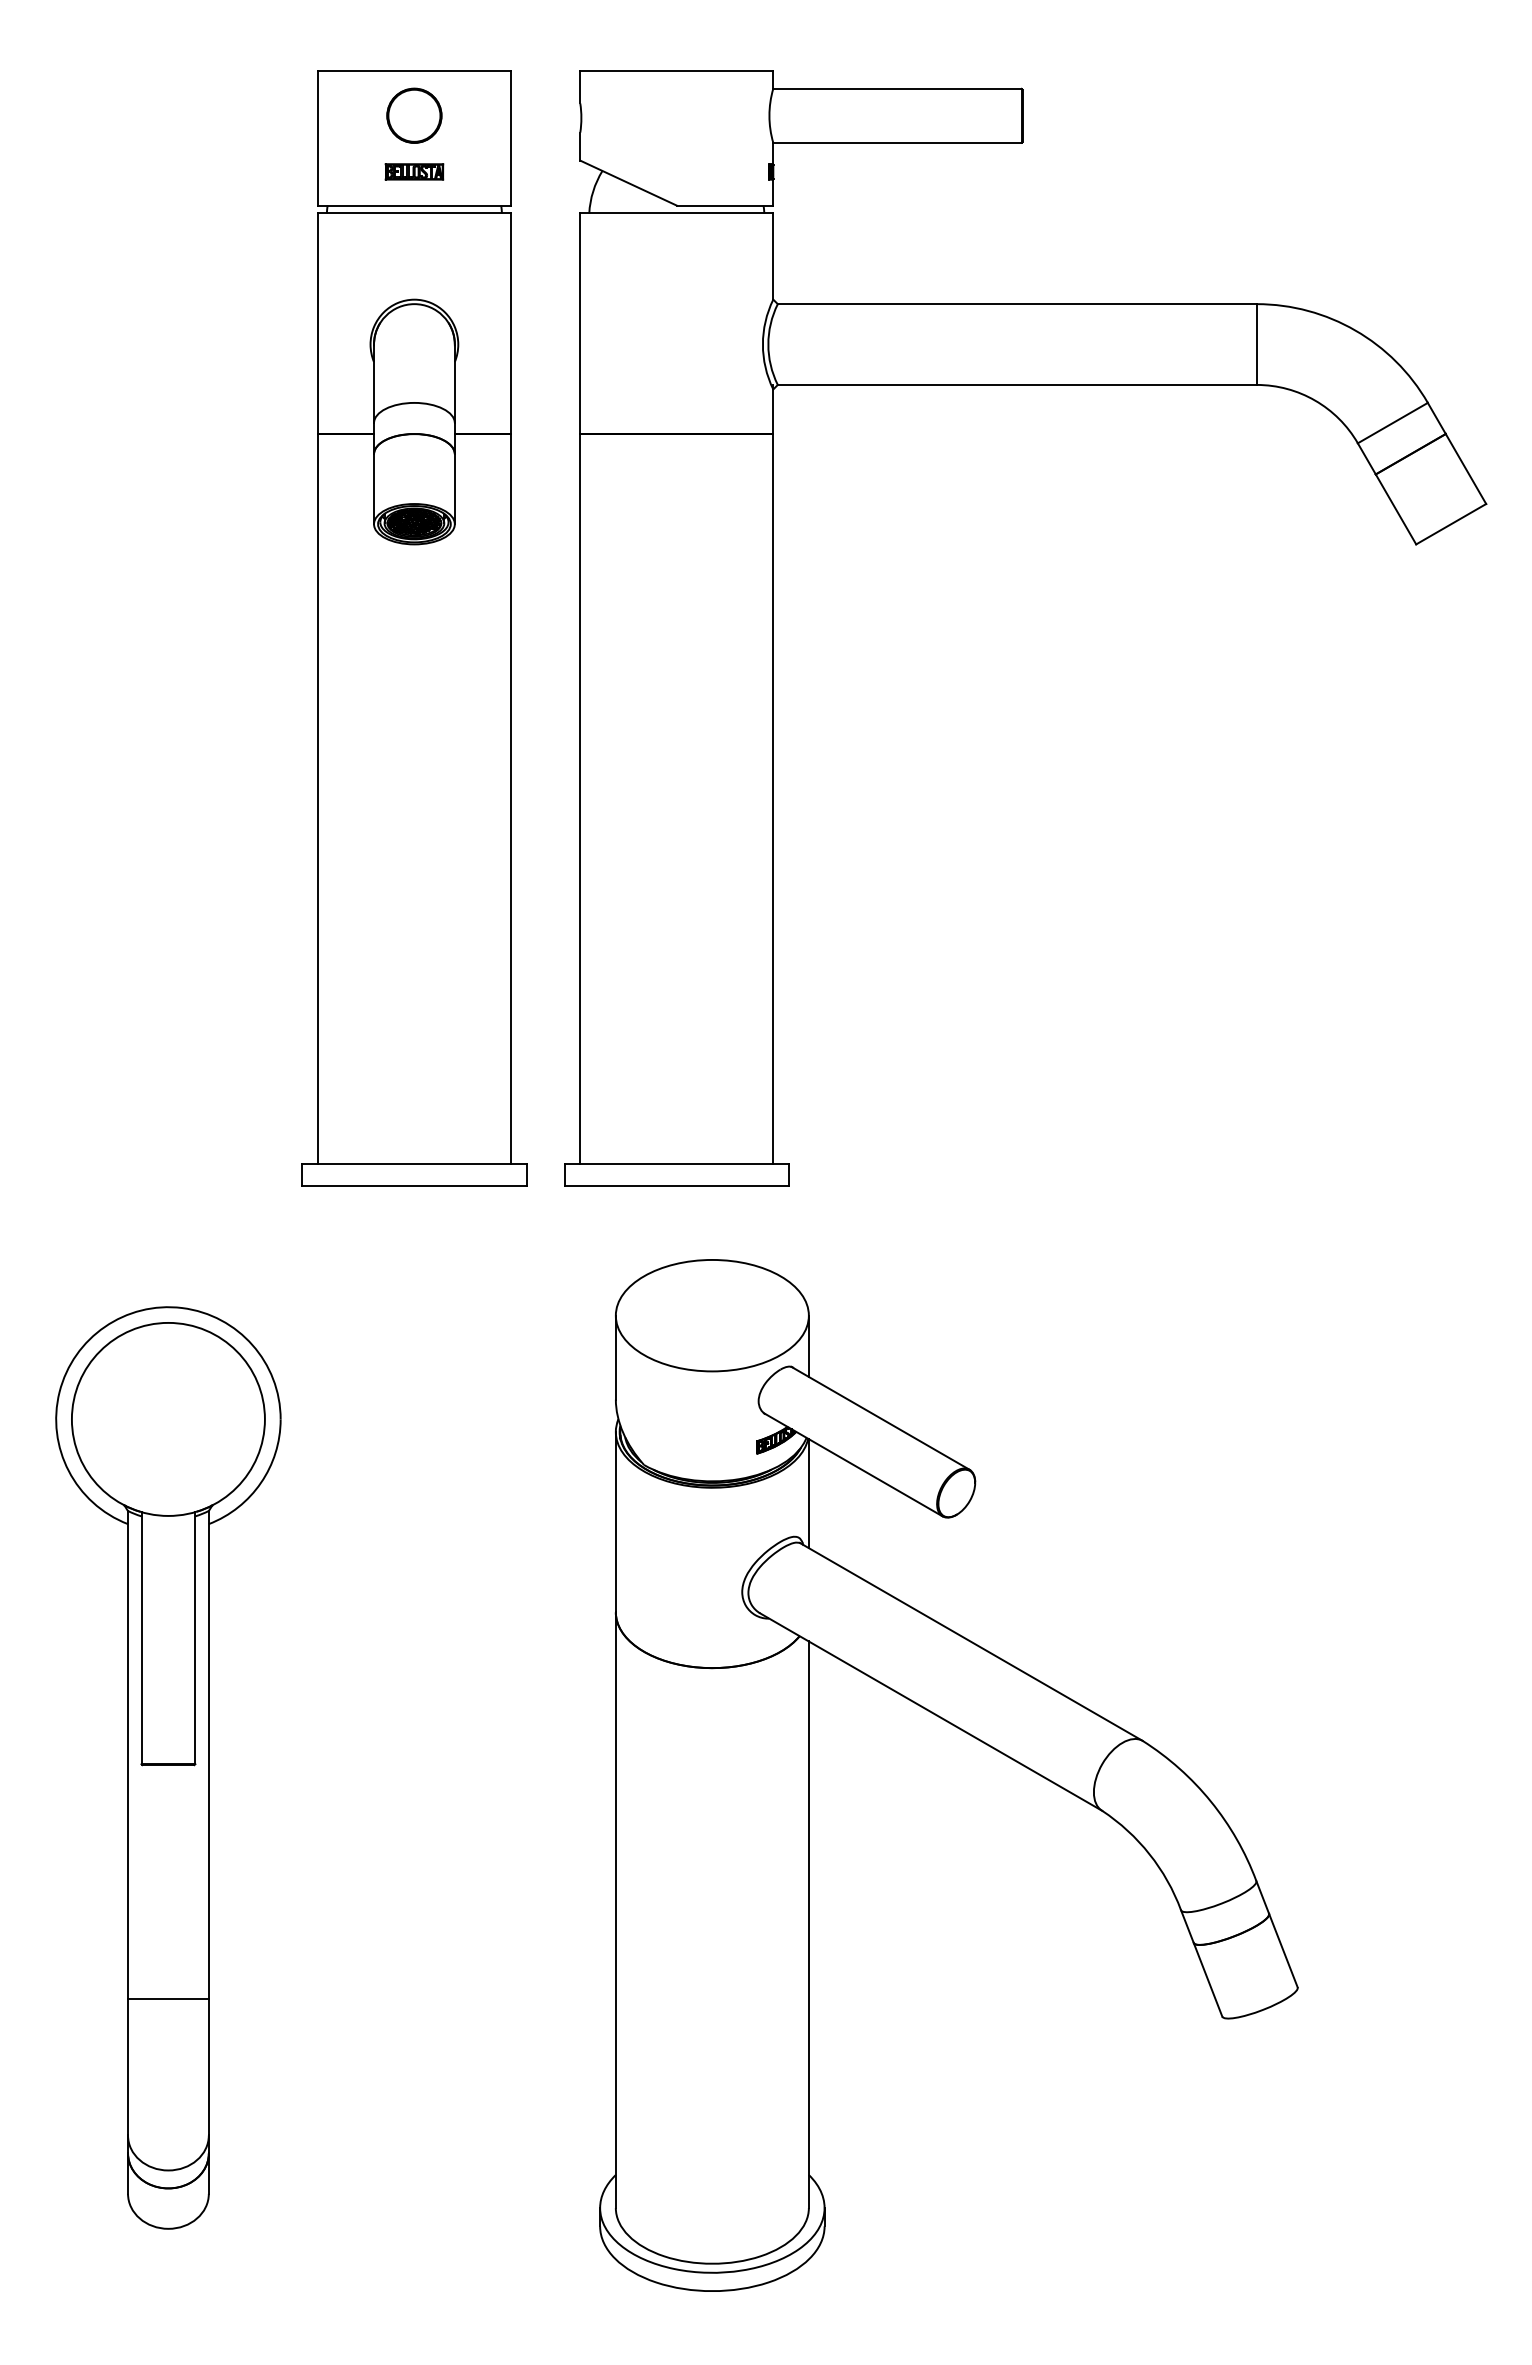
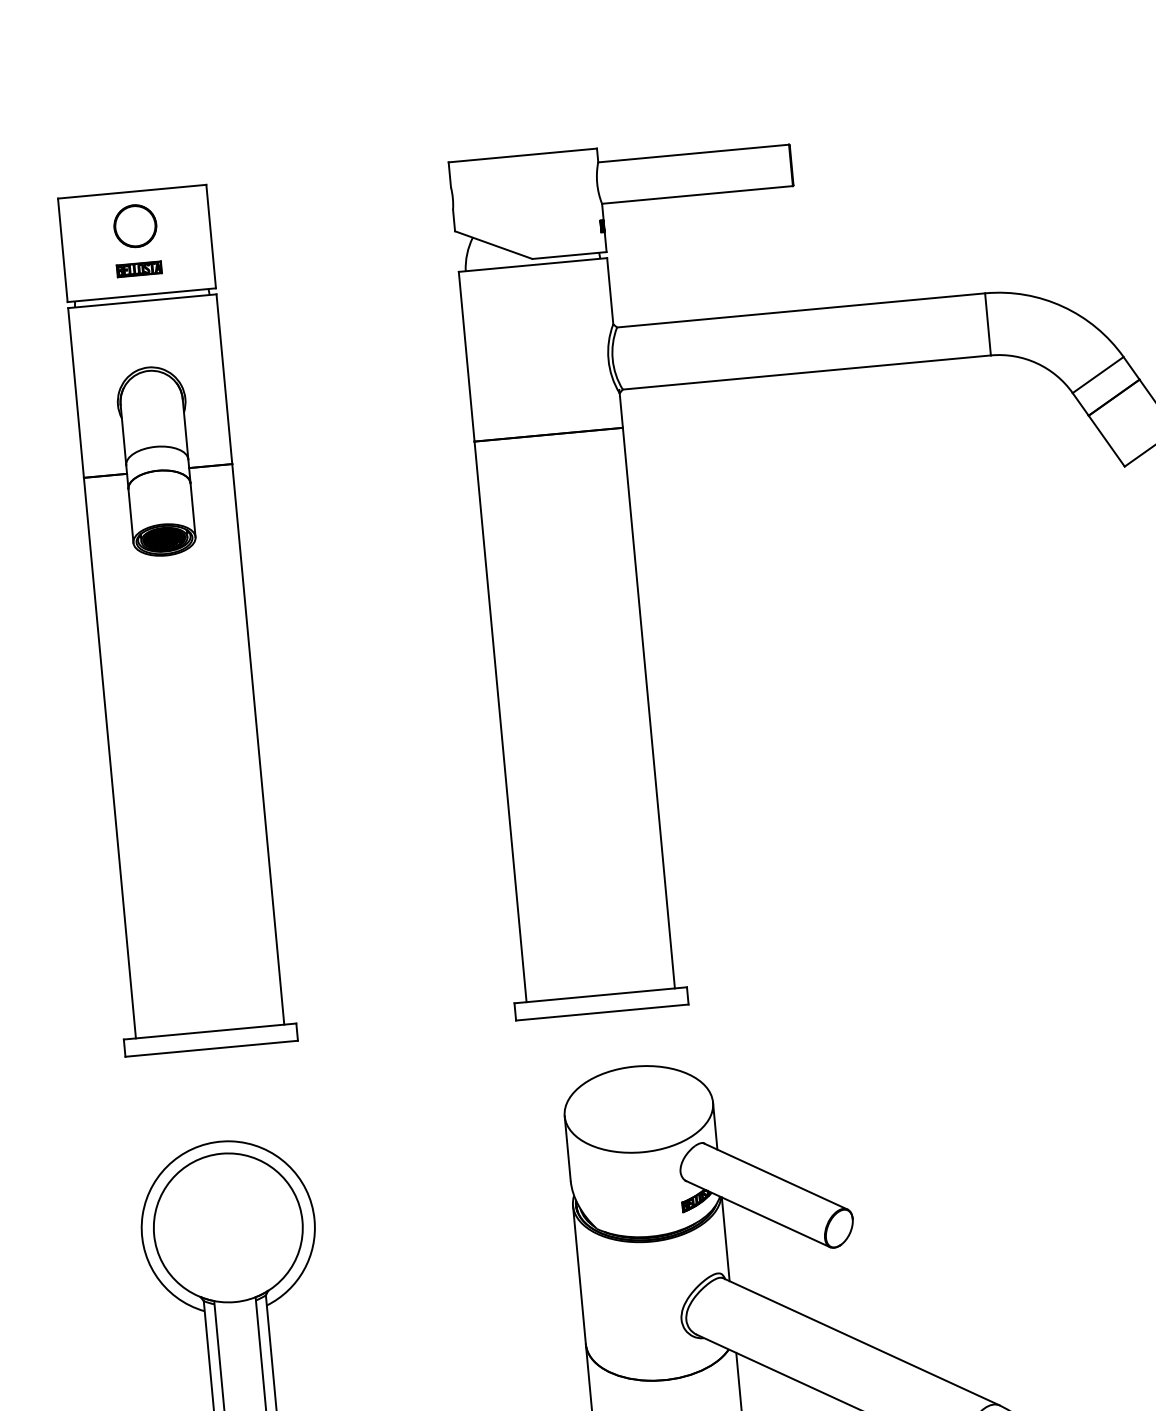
part: (414, 628) -> (171, 620), moved

